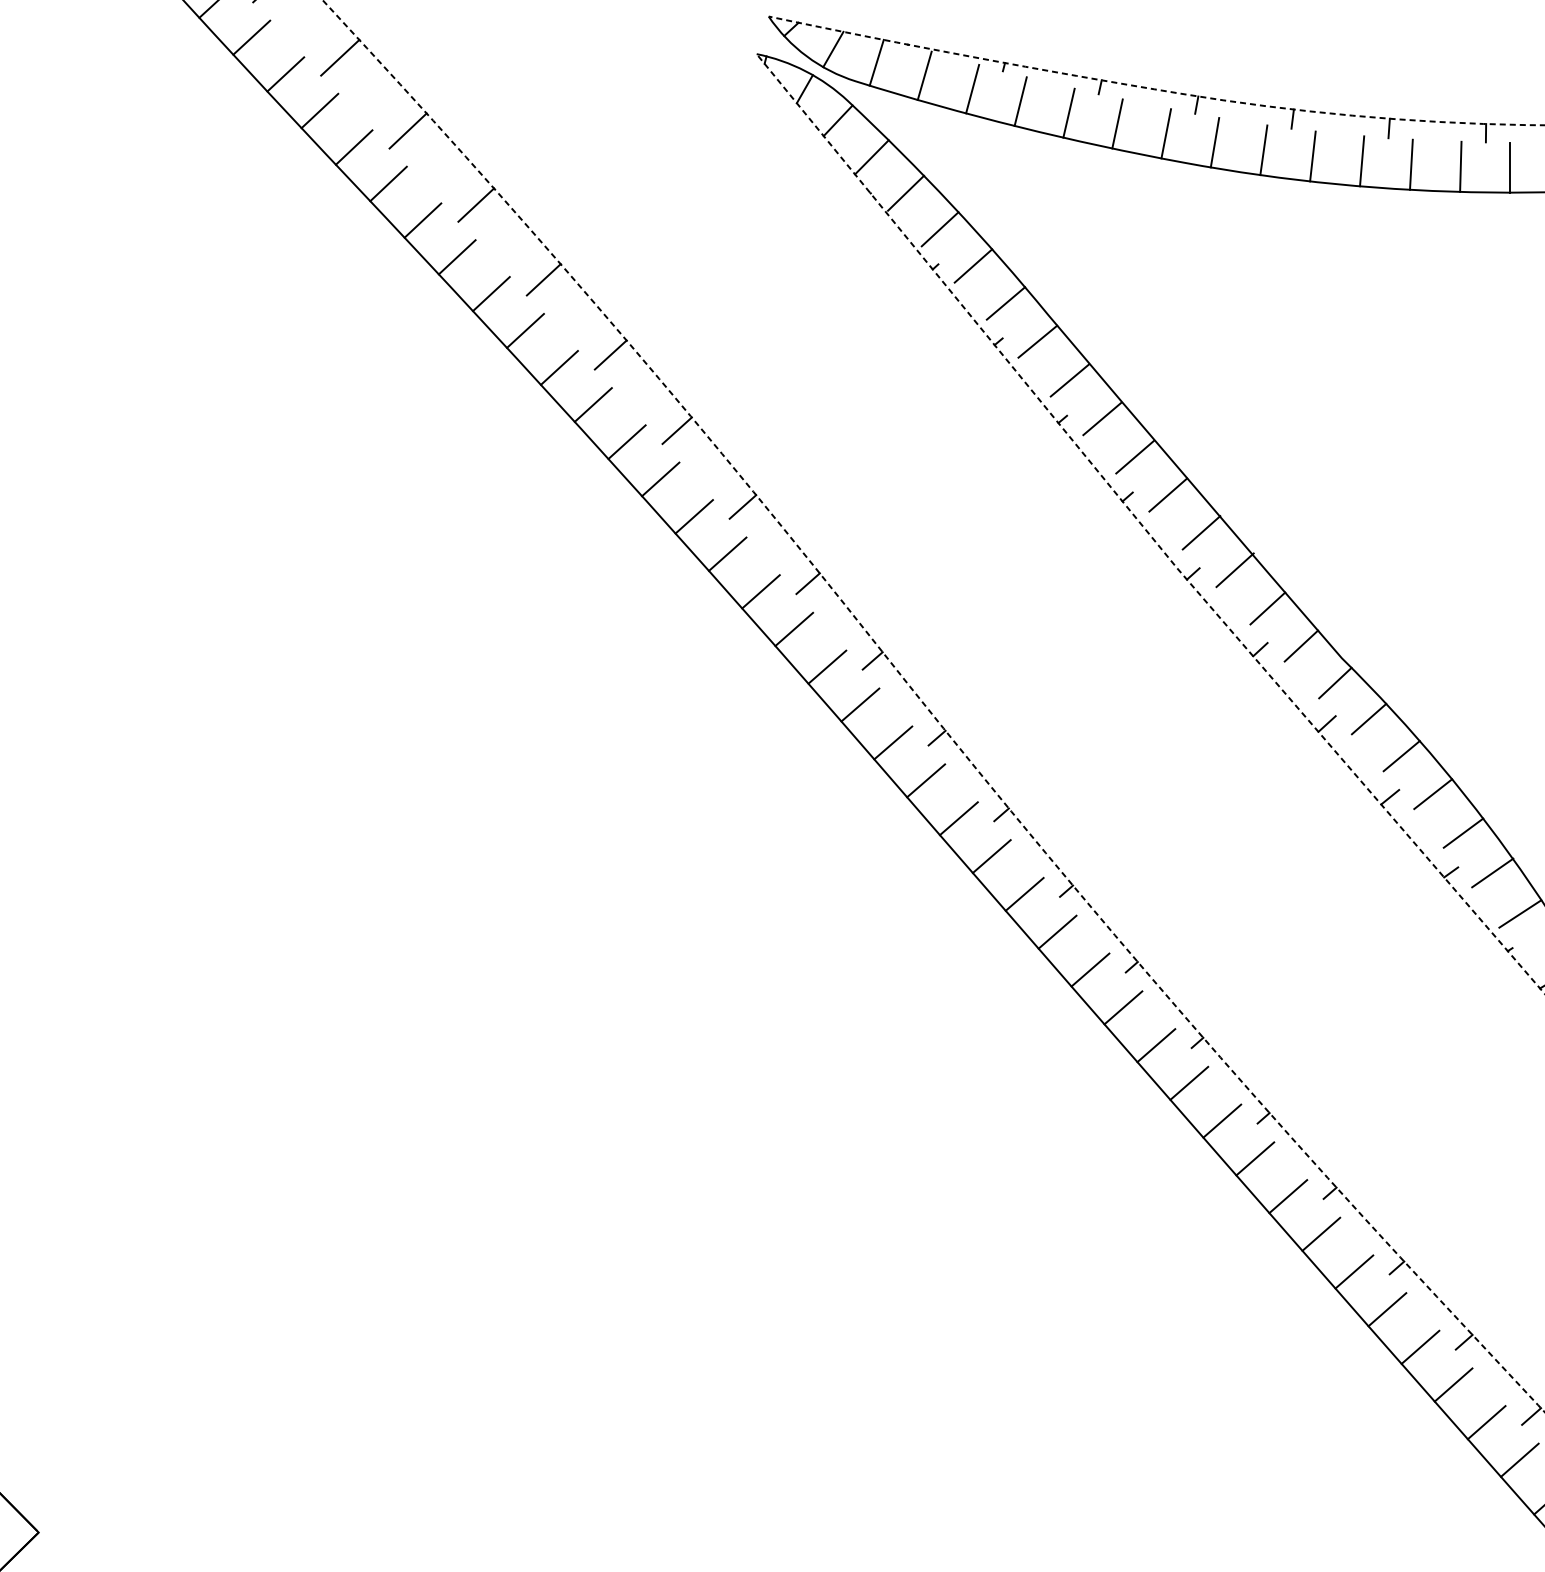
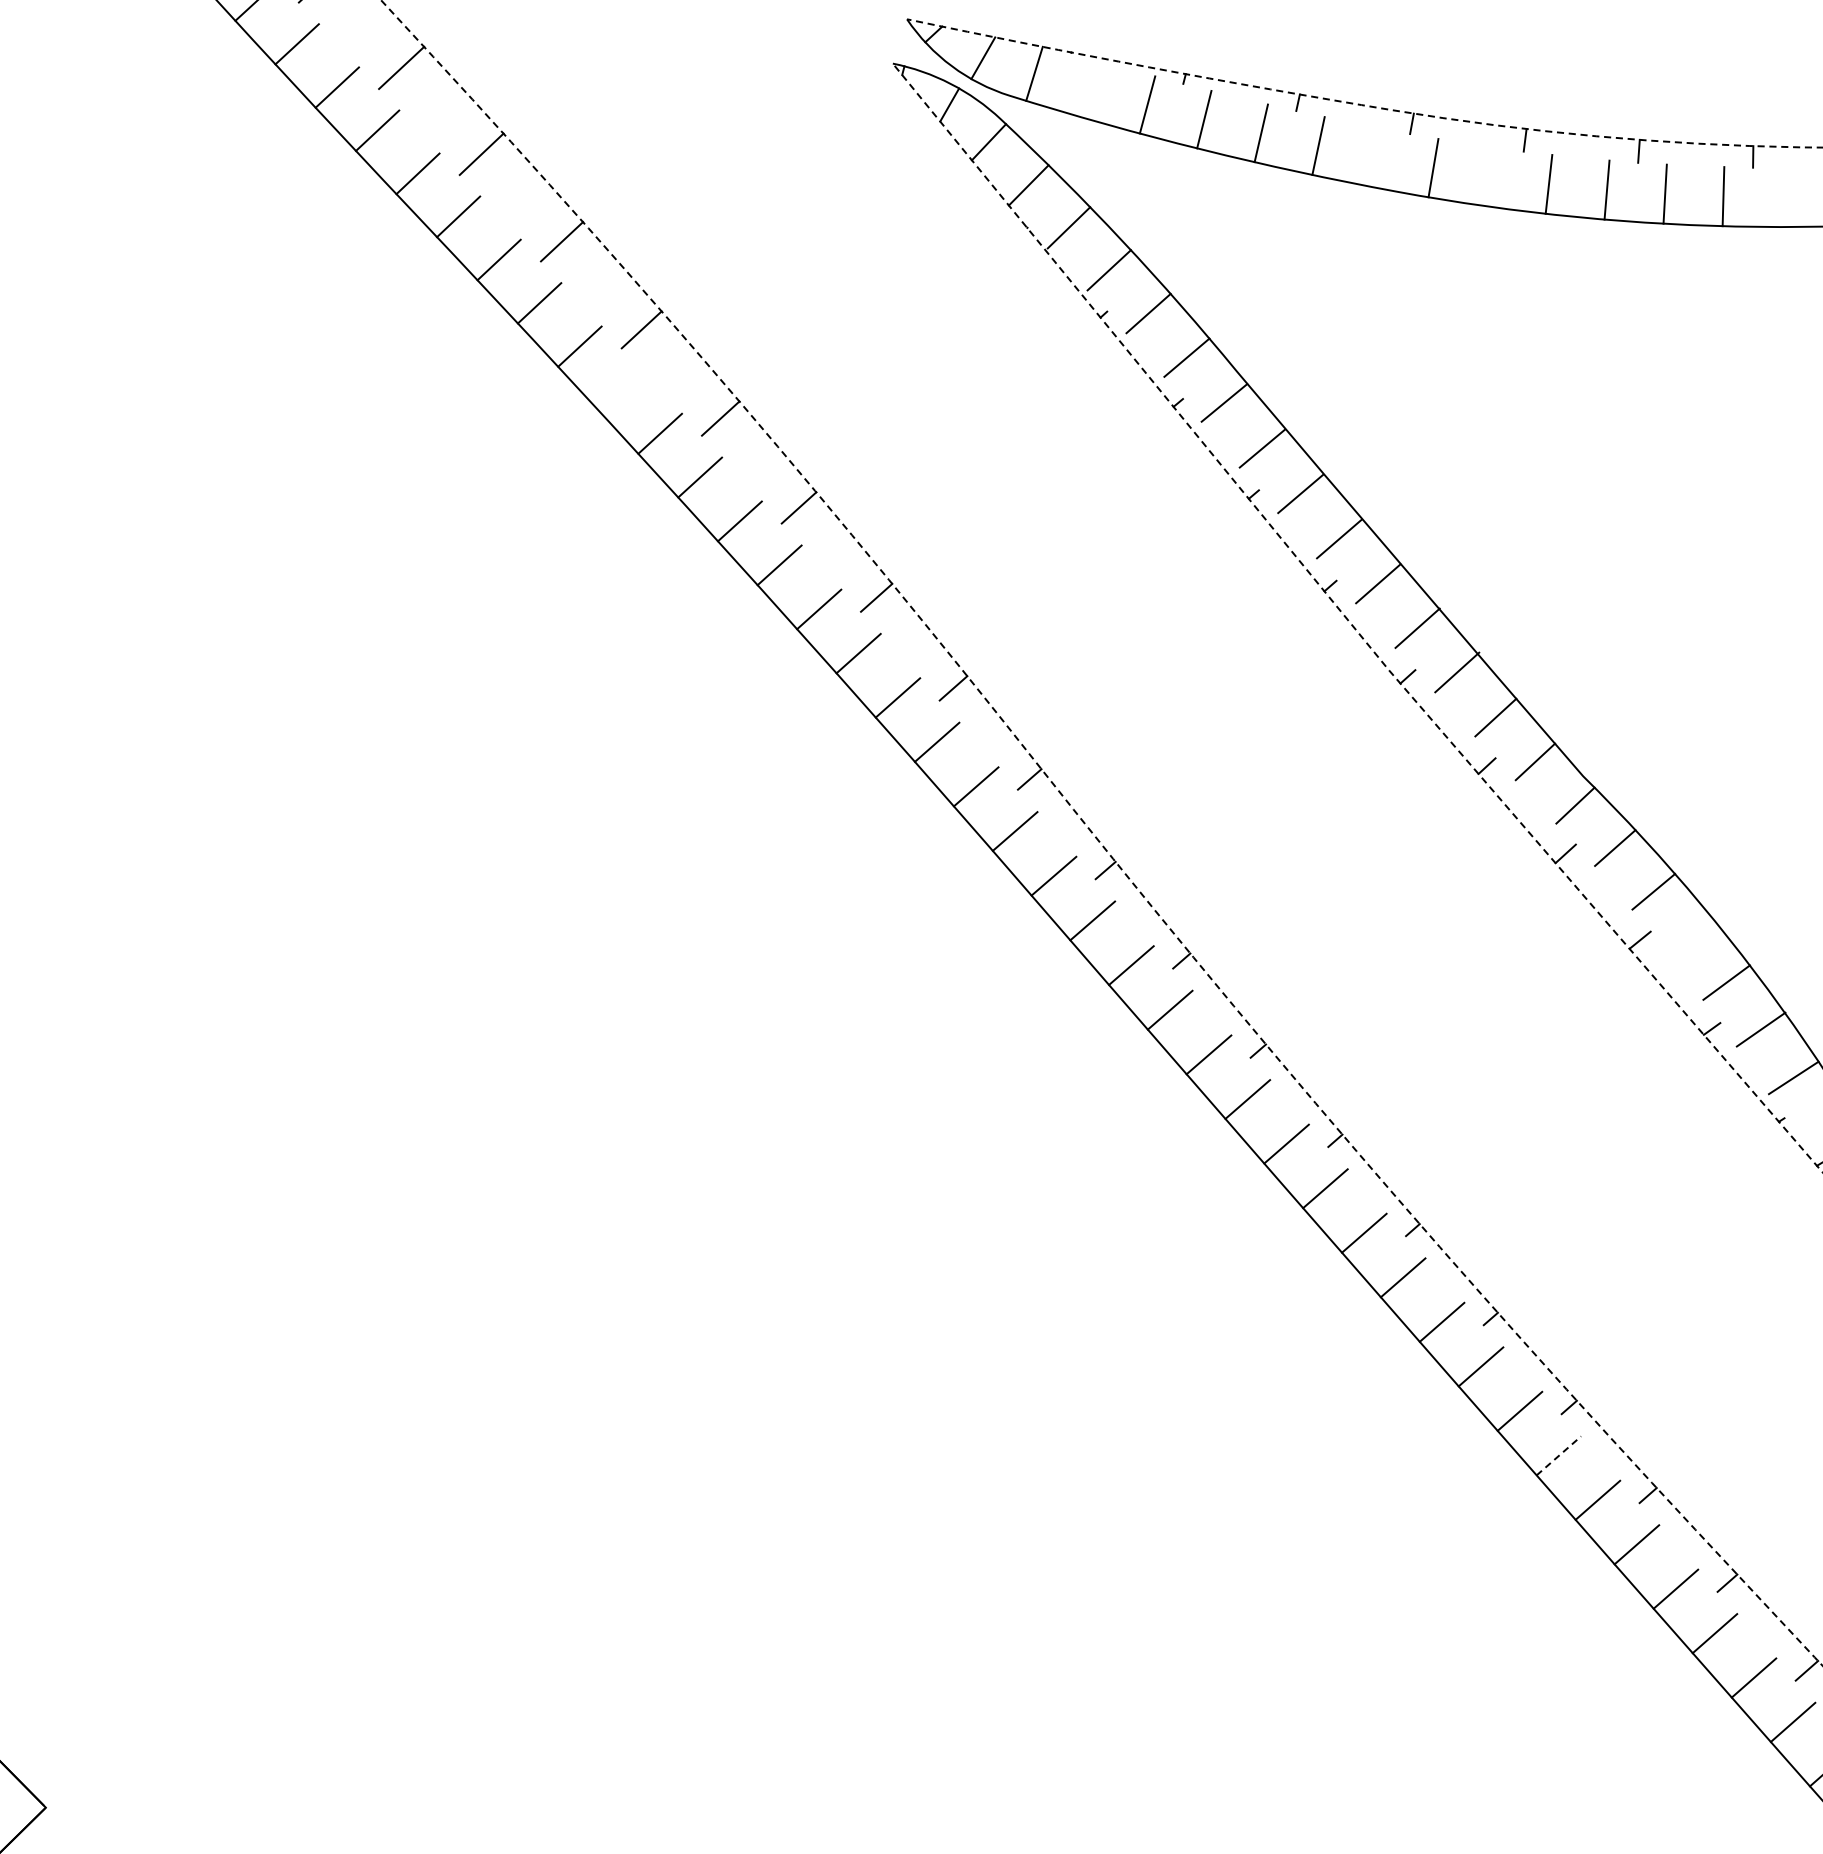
line: (924, 75) -> (1090, 88), removed
line: (1165, 133) -> (1375, 157), removed
line: (1264, 149) -> (1491, 176), removed
line: (1509, 167) -> (1781, 197), removed
line: (524, 331) -> (619, 390), removed
line: (1432, 794) -> (1690, 936), removed
line: (1320, 1234) -> (1558, 1455), solid -> dashed

